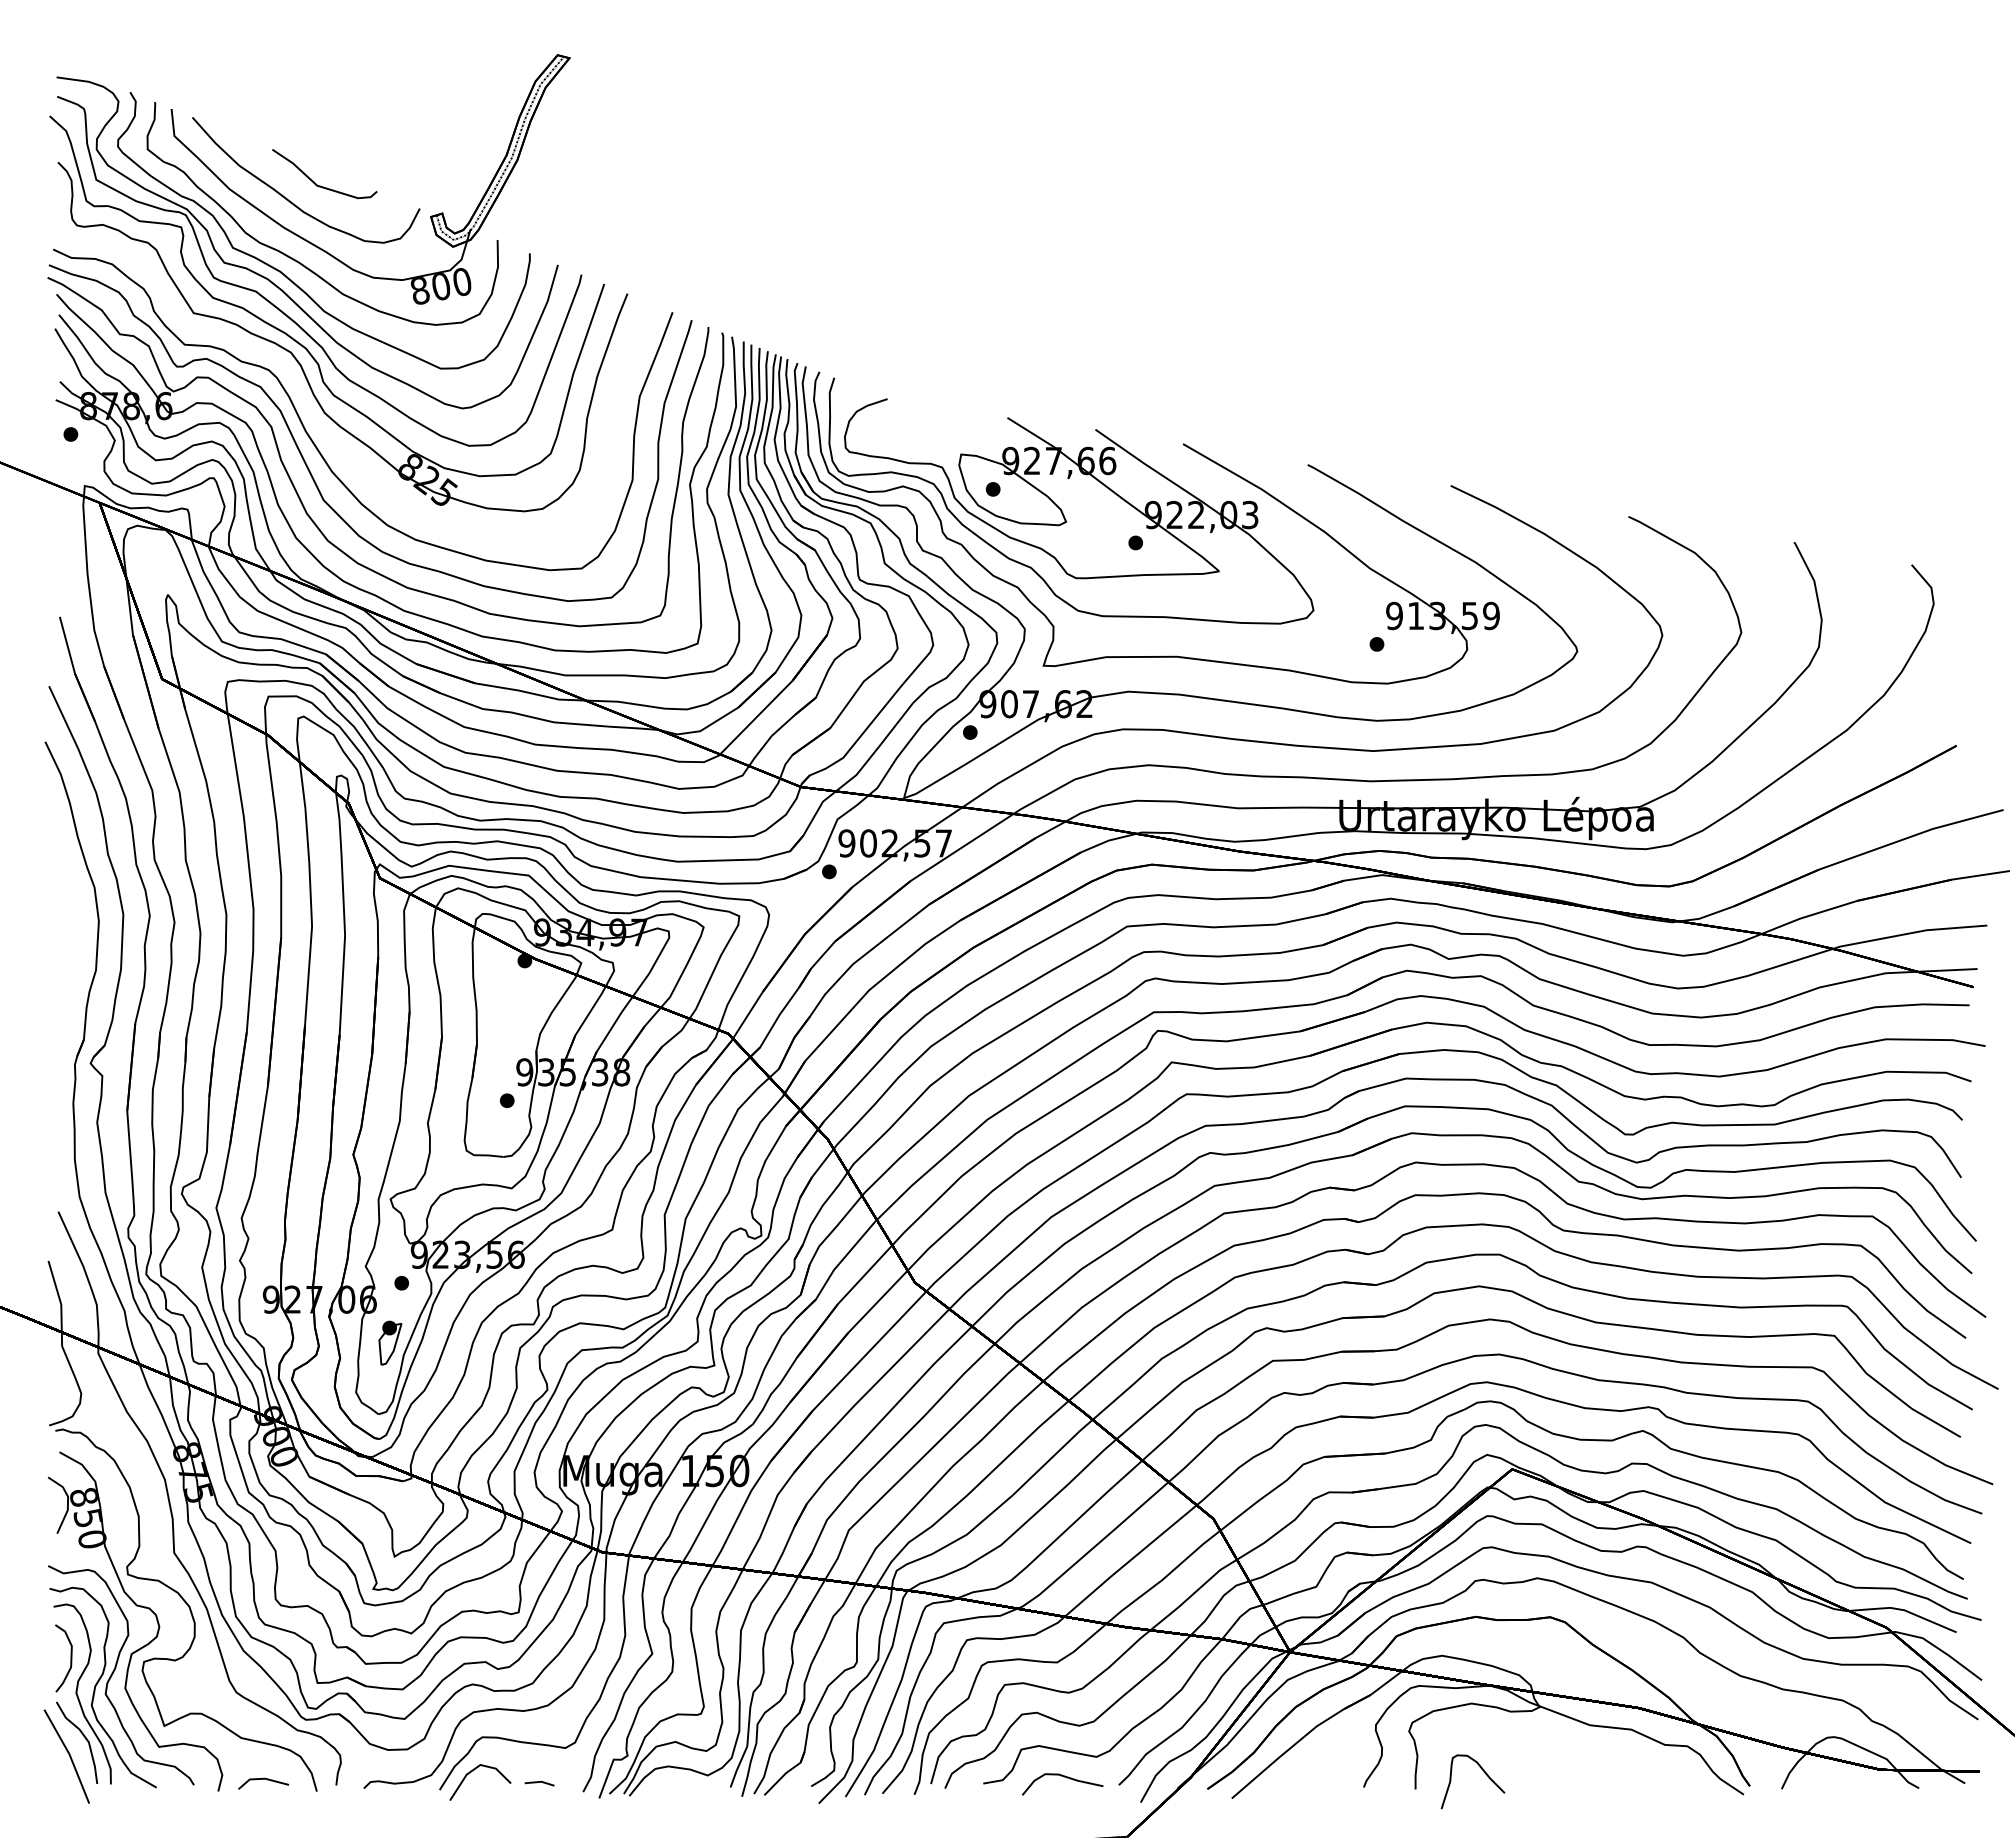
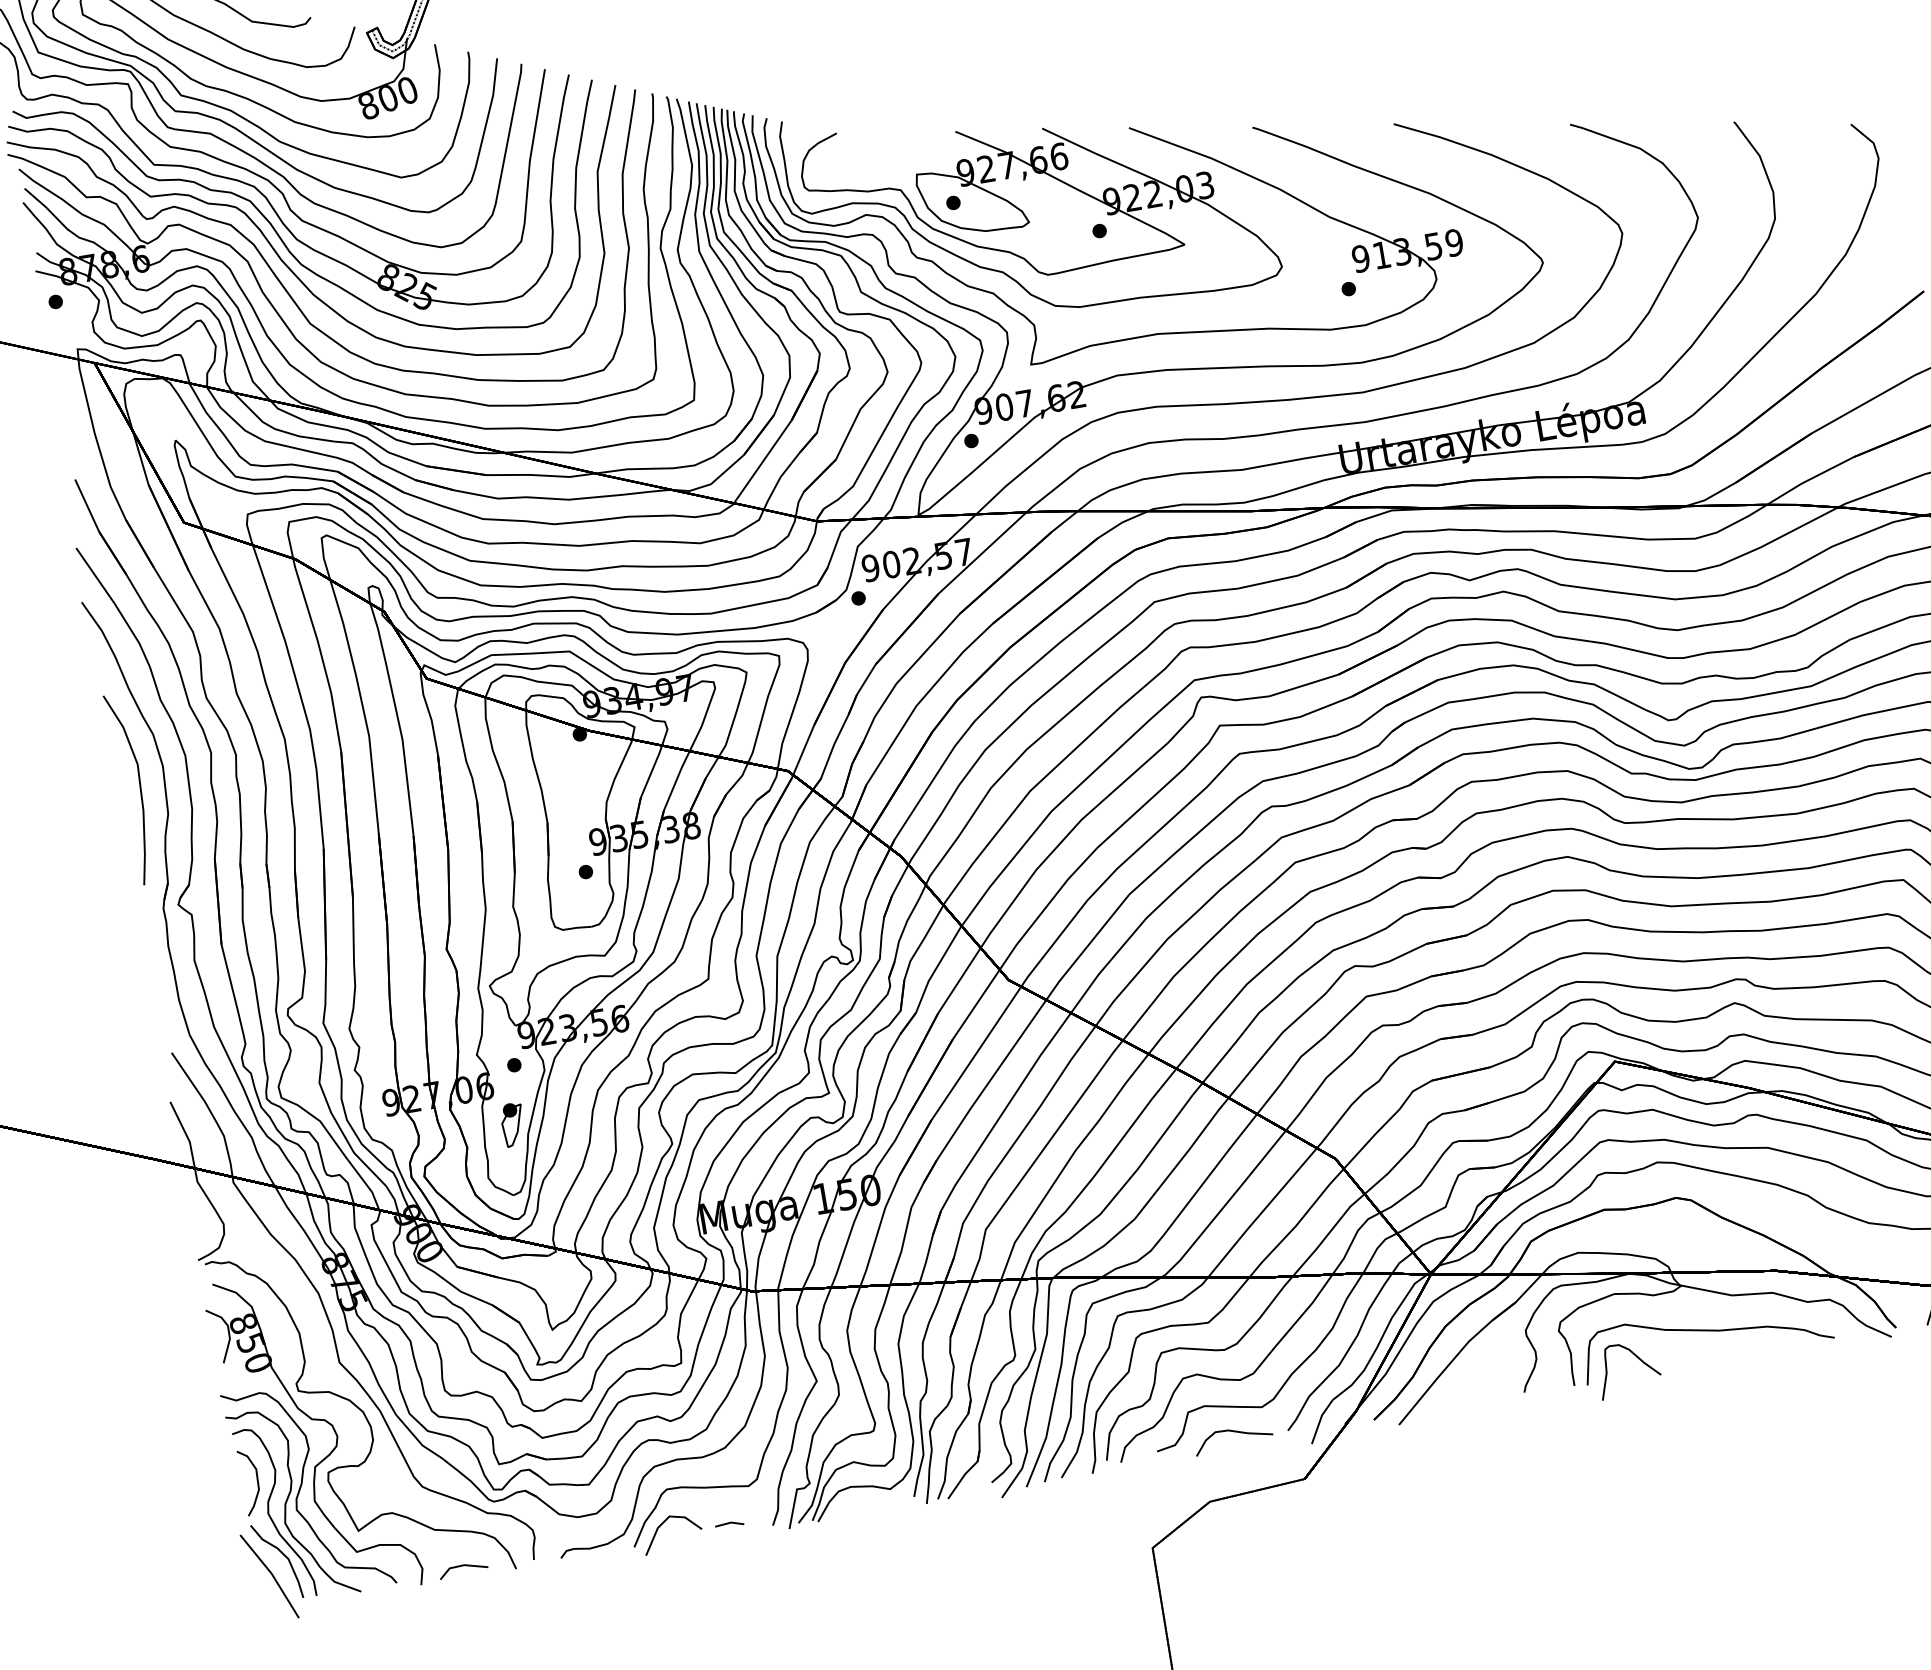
curve: (310, 410) -> (282, 239), added
part: (71, 938) -> (139, 787), added
curve: (1558, 1757) -> (1707, 1331), added

